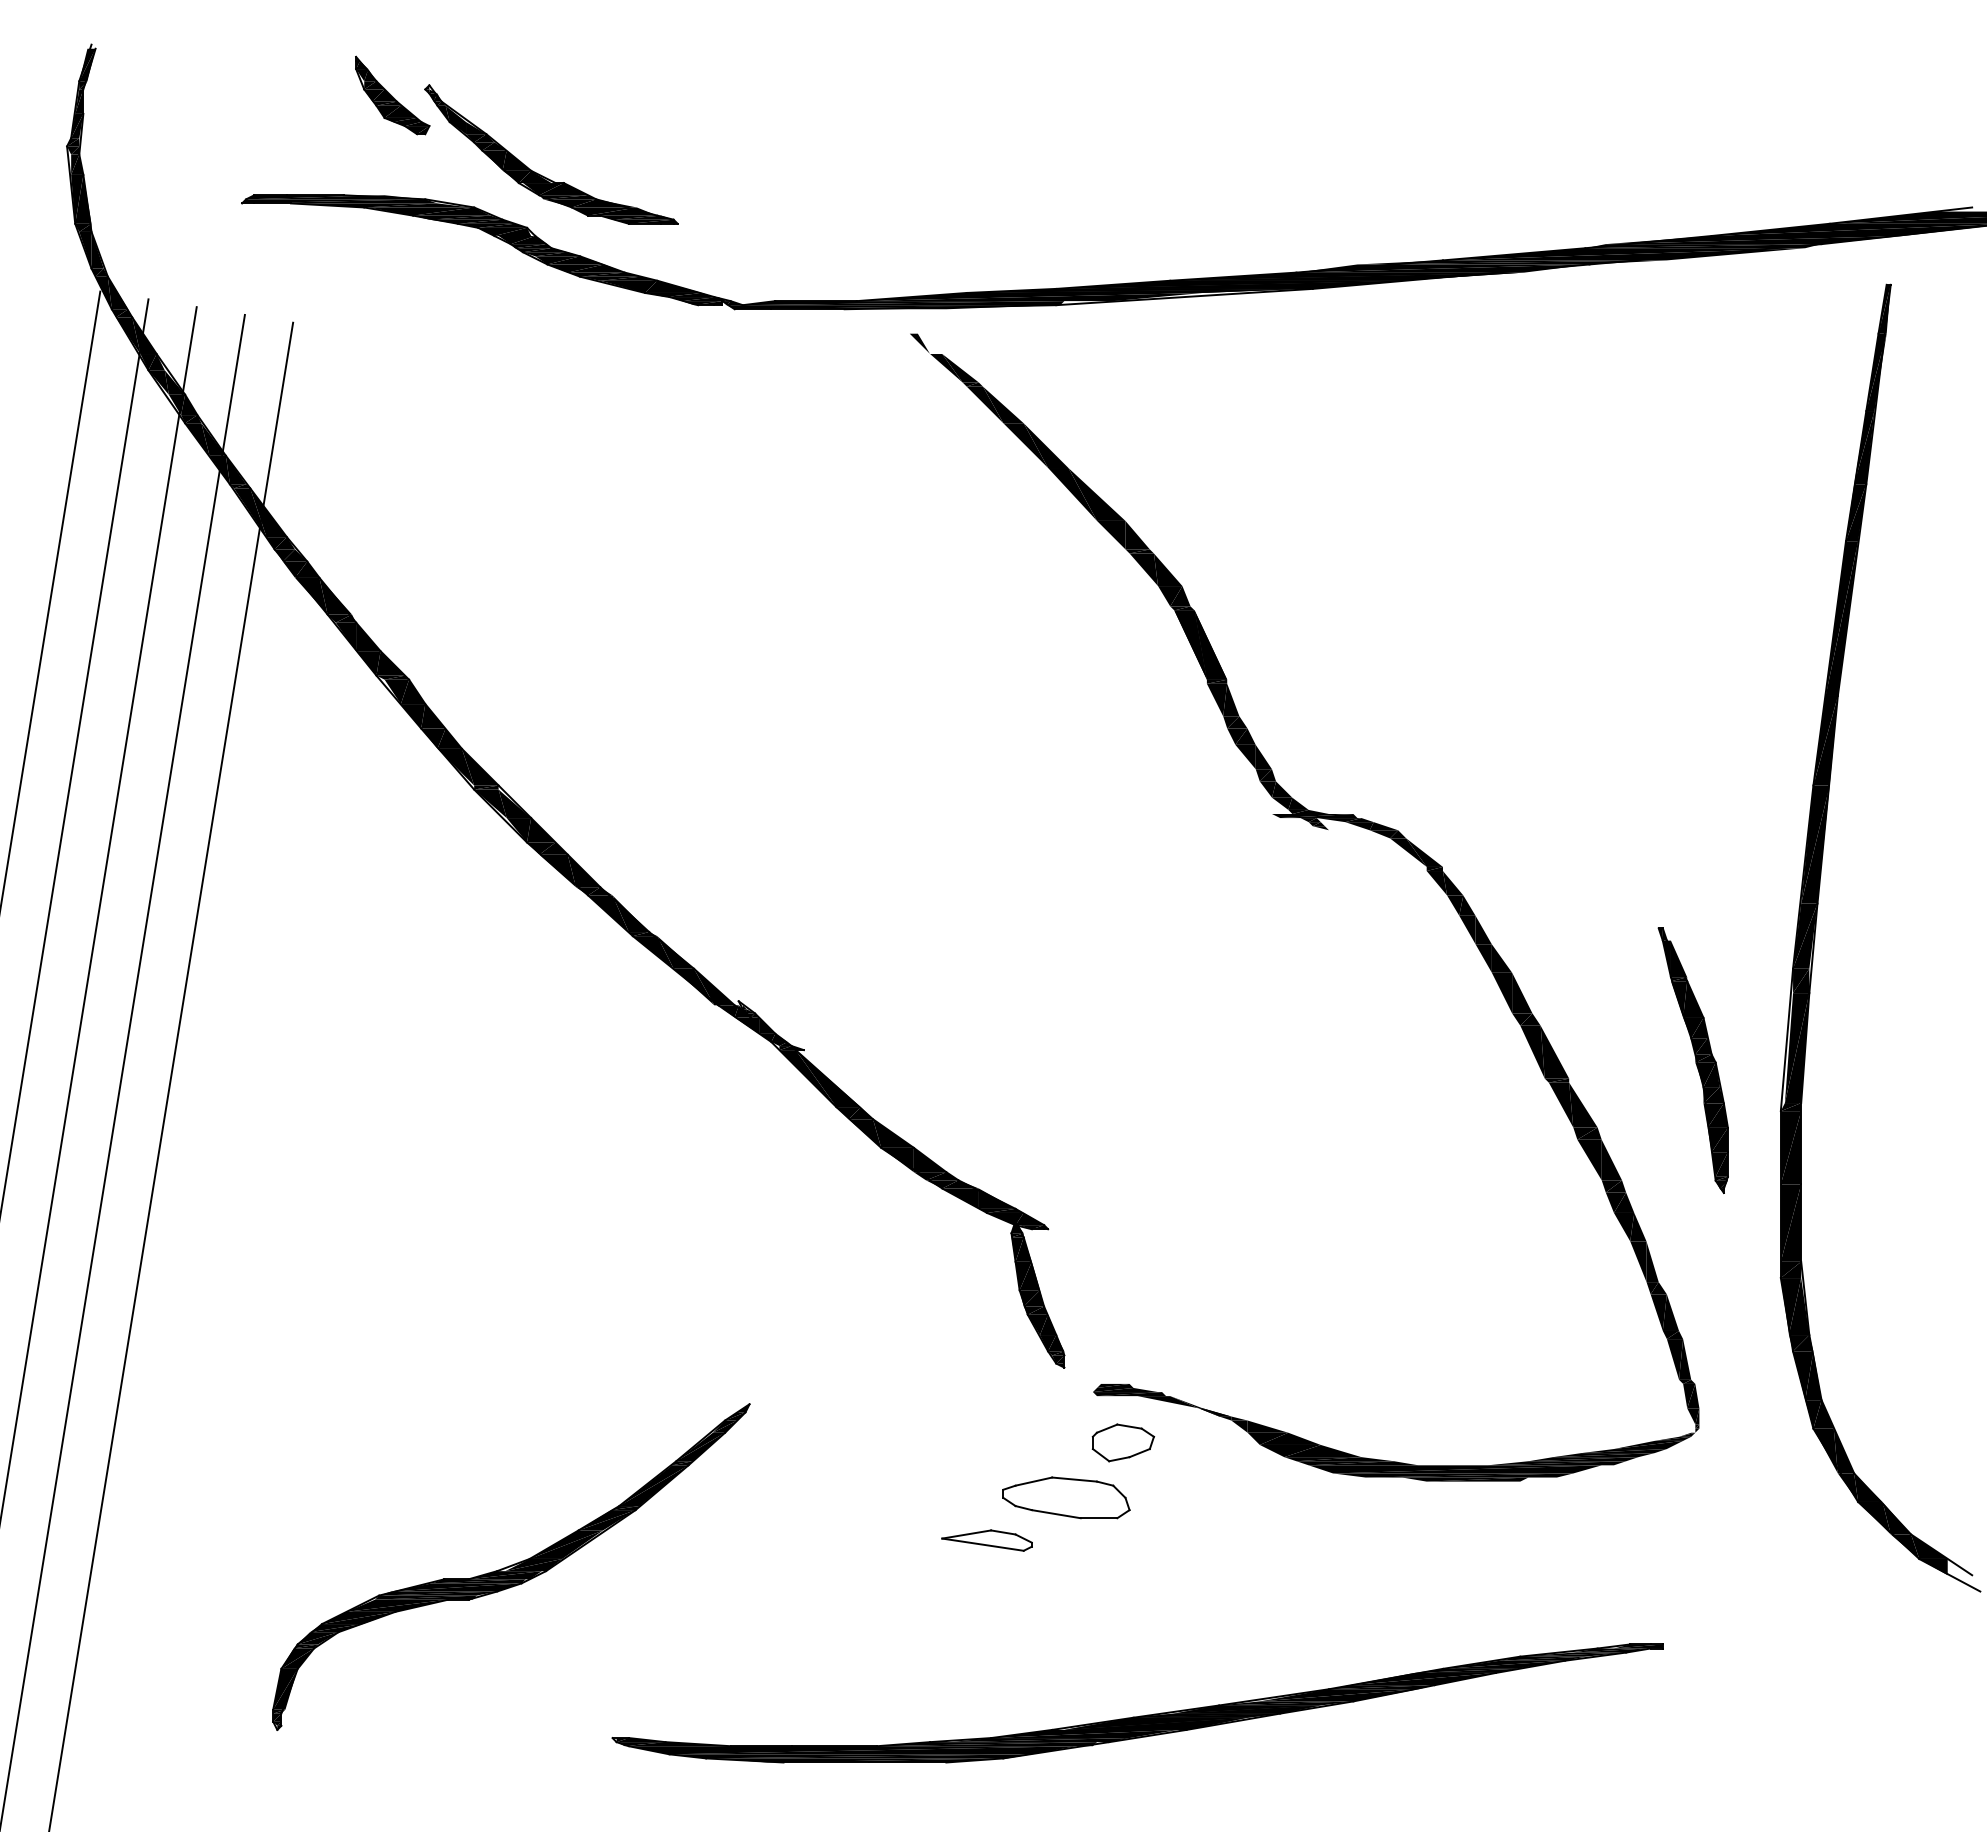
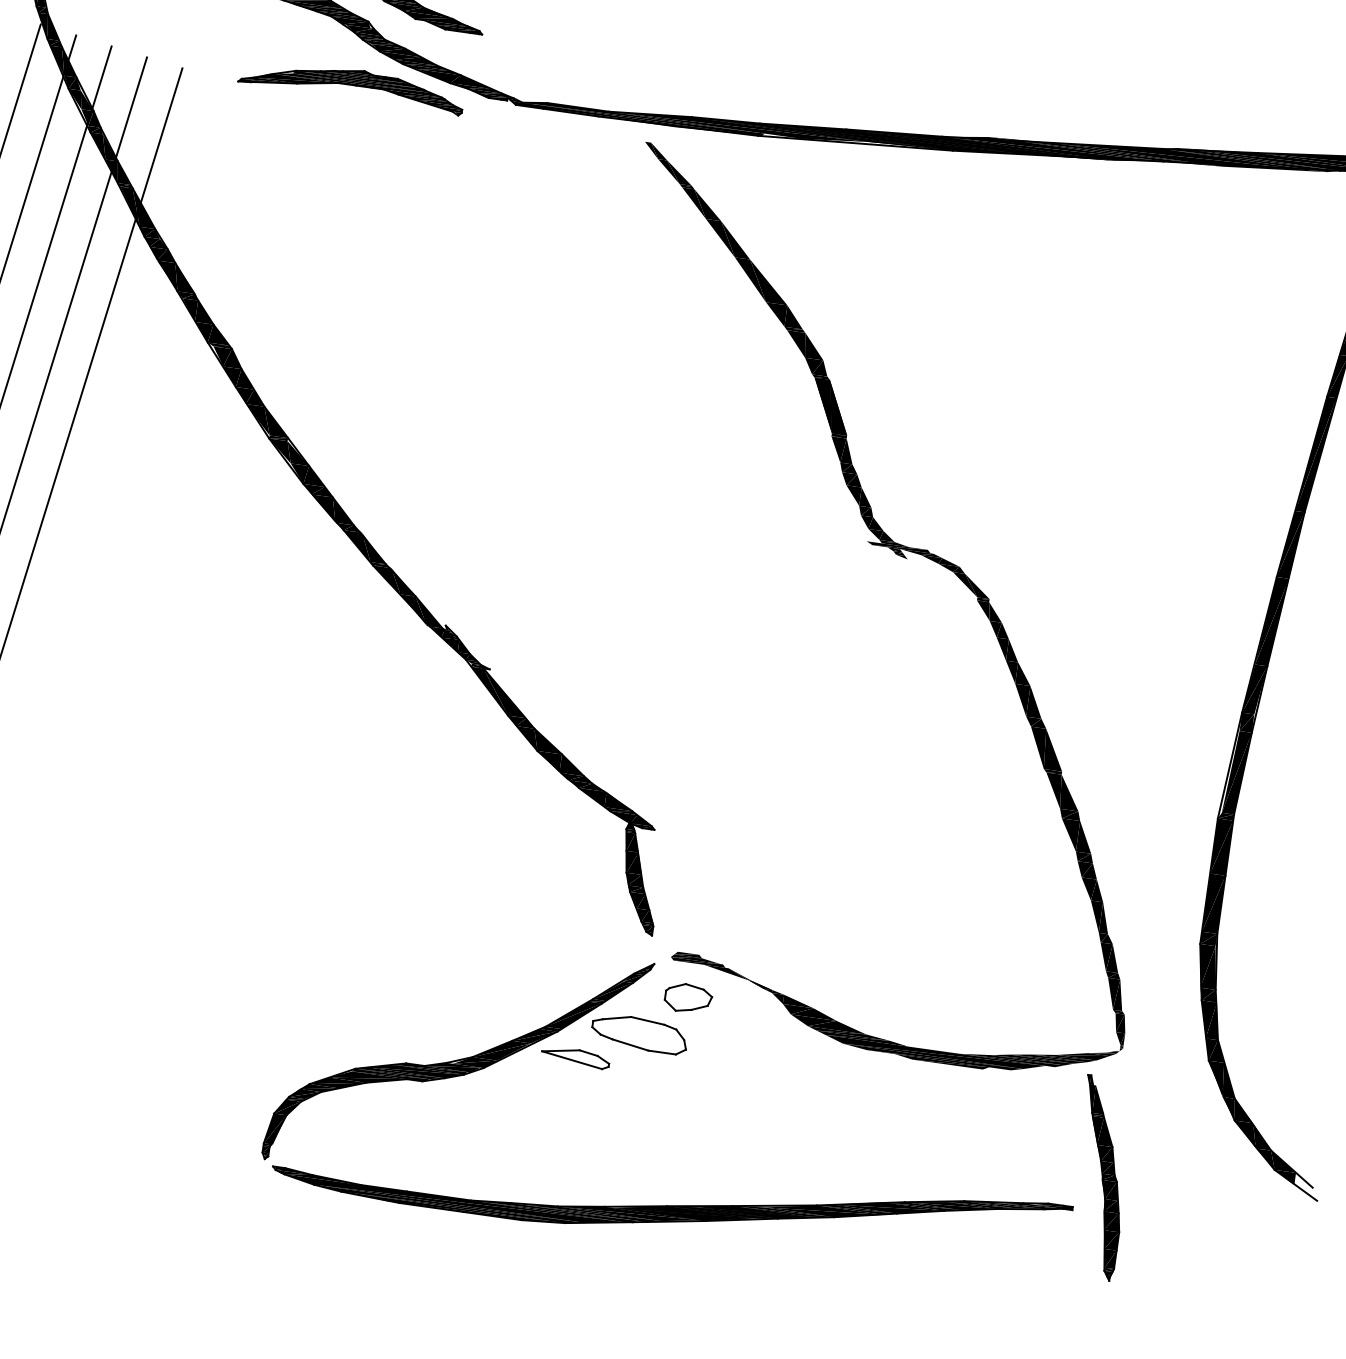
part: (516, 313) -> (351, 85), added
fill: (929, 343) -> (658, 151), added
part: (1692, 1060) -> (1099, 1177), moved
part: (511, 1566) -> (458, 1060), moved

